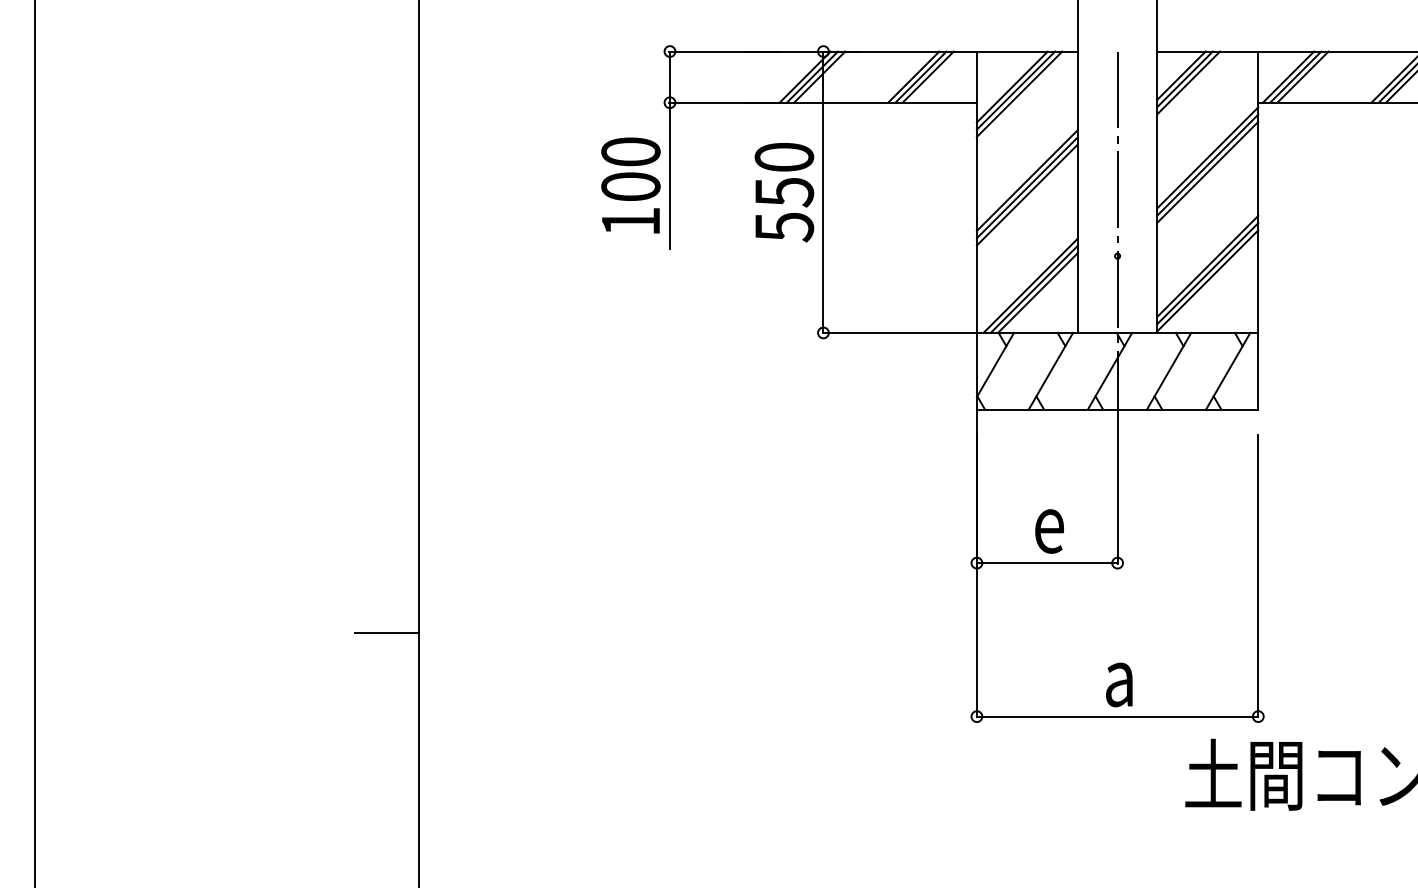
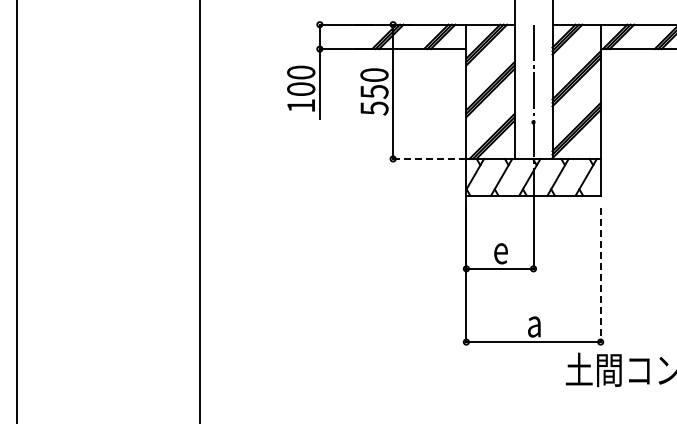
line: (899, 331) -> (429, 158), solid -> dashed
line: (1257, 577) -> (600, 275), solid -> dashed
line: (386, 633) -> (184, 302), removed

